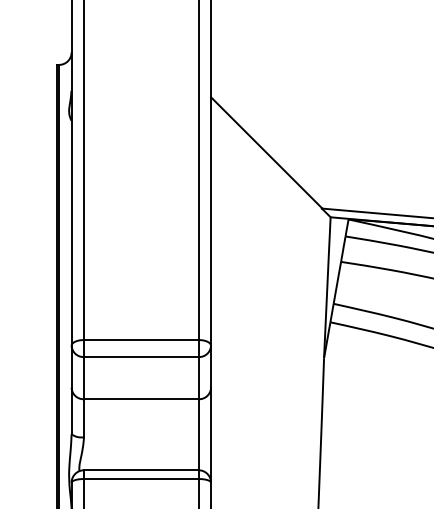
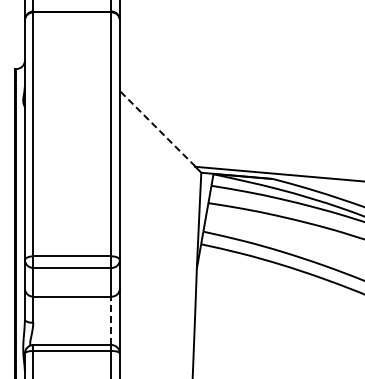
line: (266, 152) -> (157, 128), solid -> dashed
line: (198, 434) -> (111, 320), solid -> dashed

